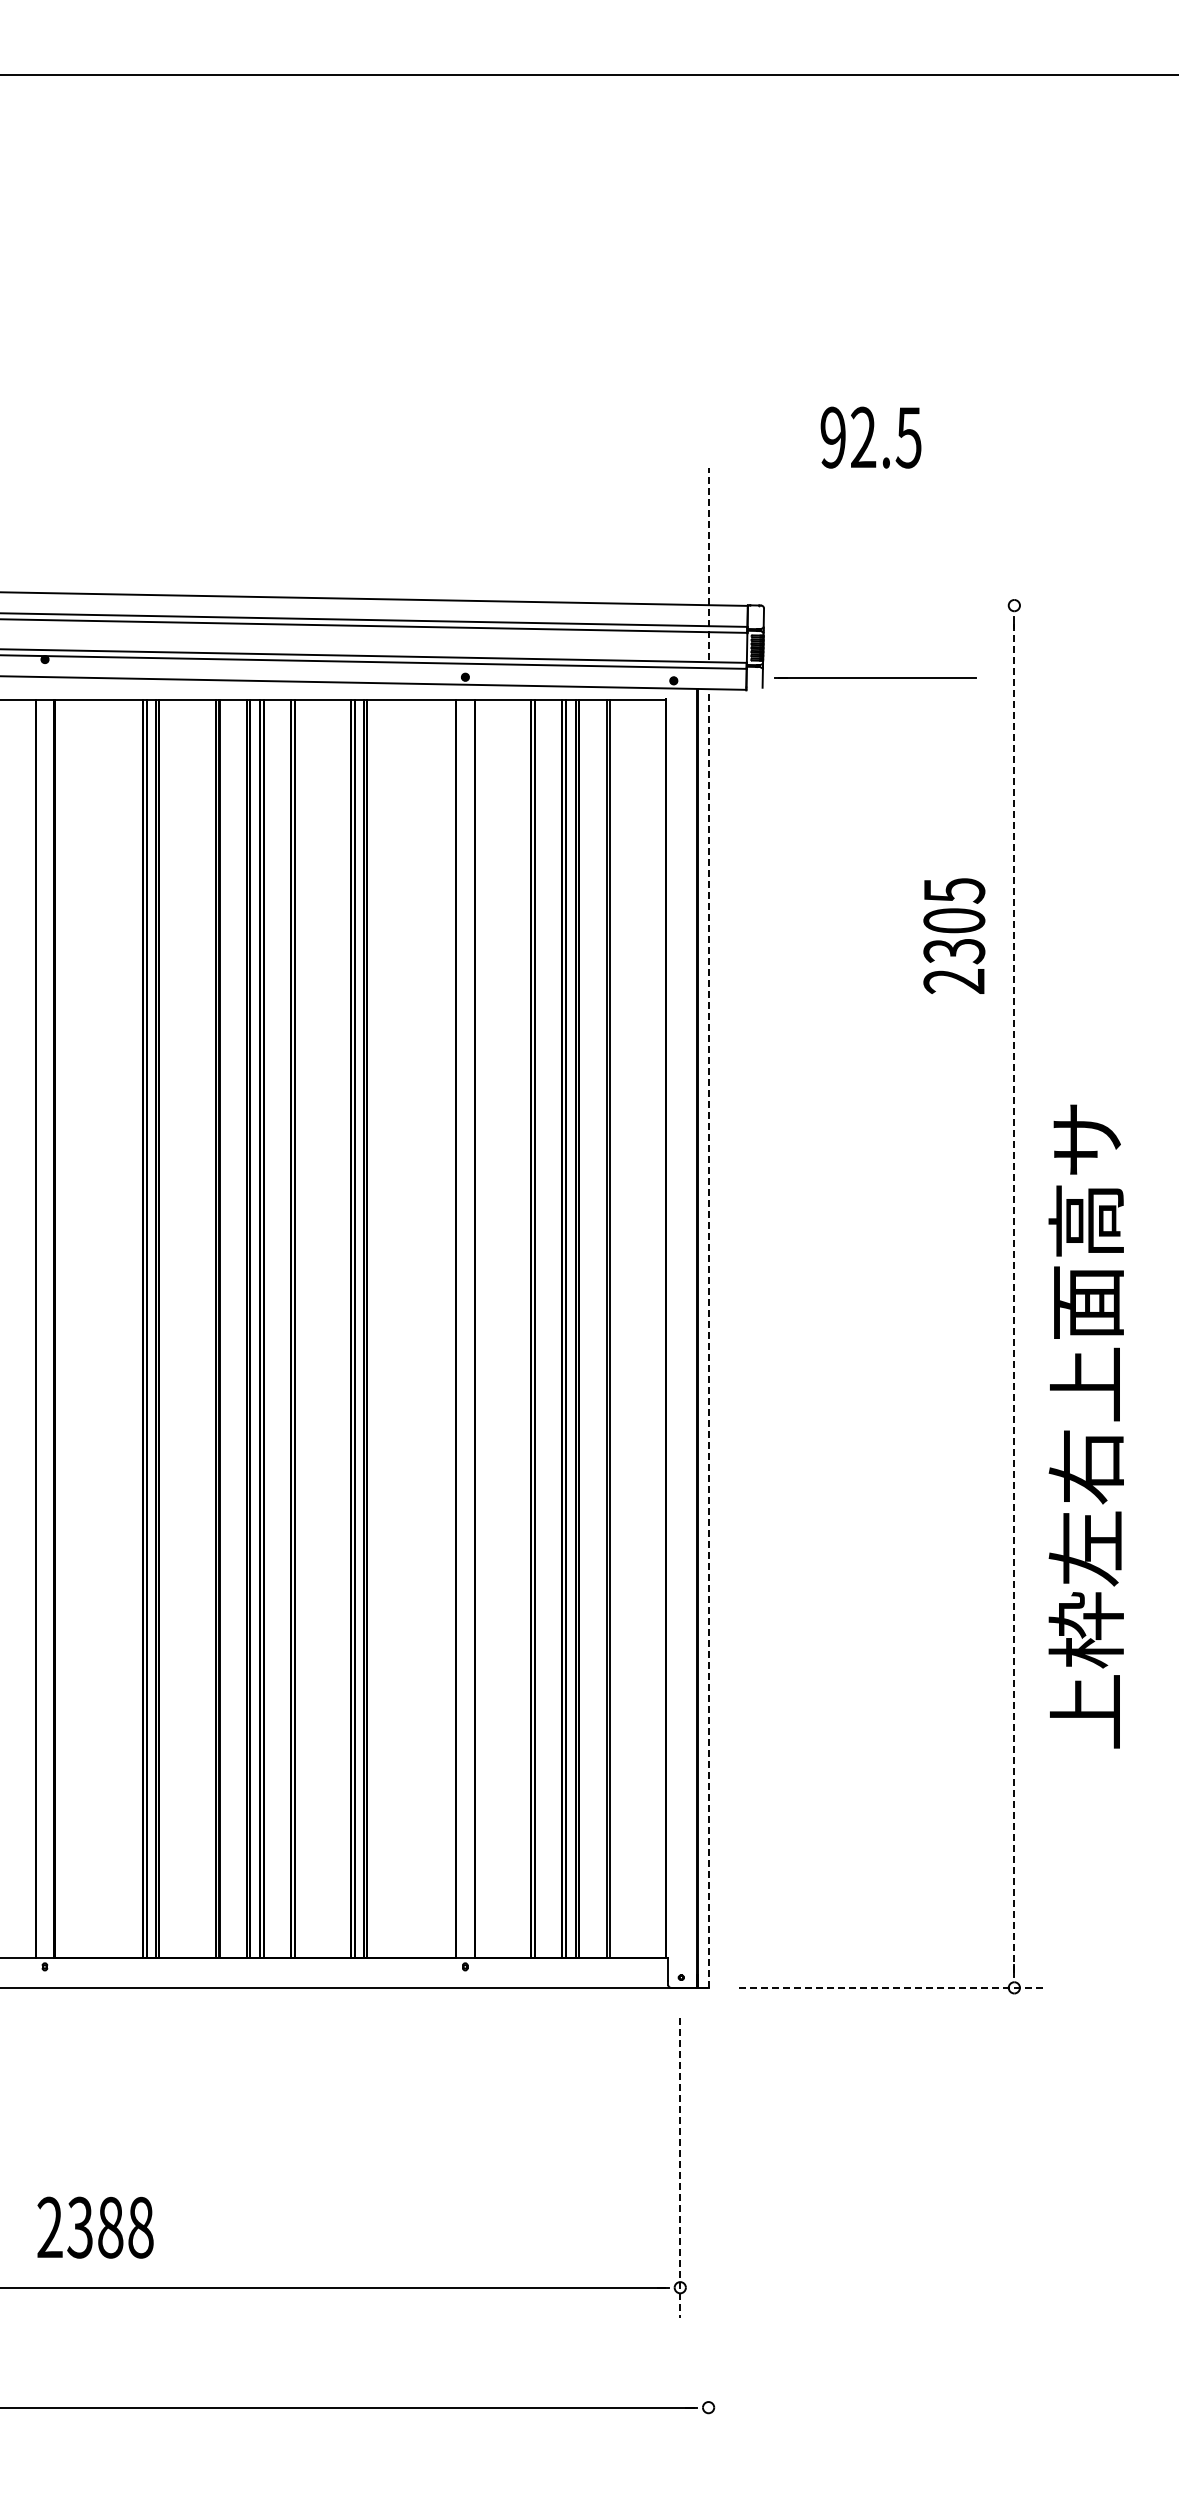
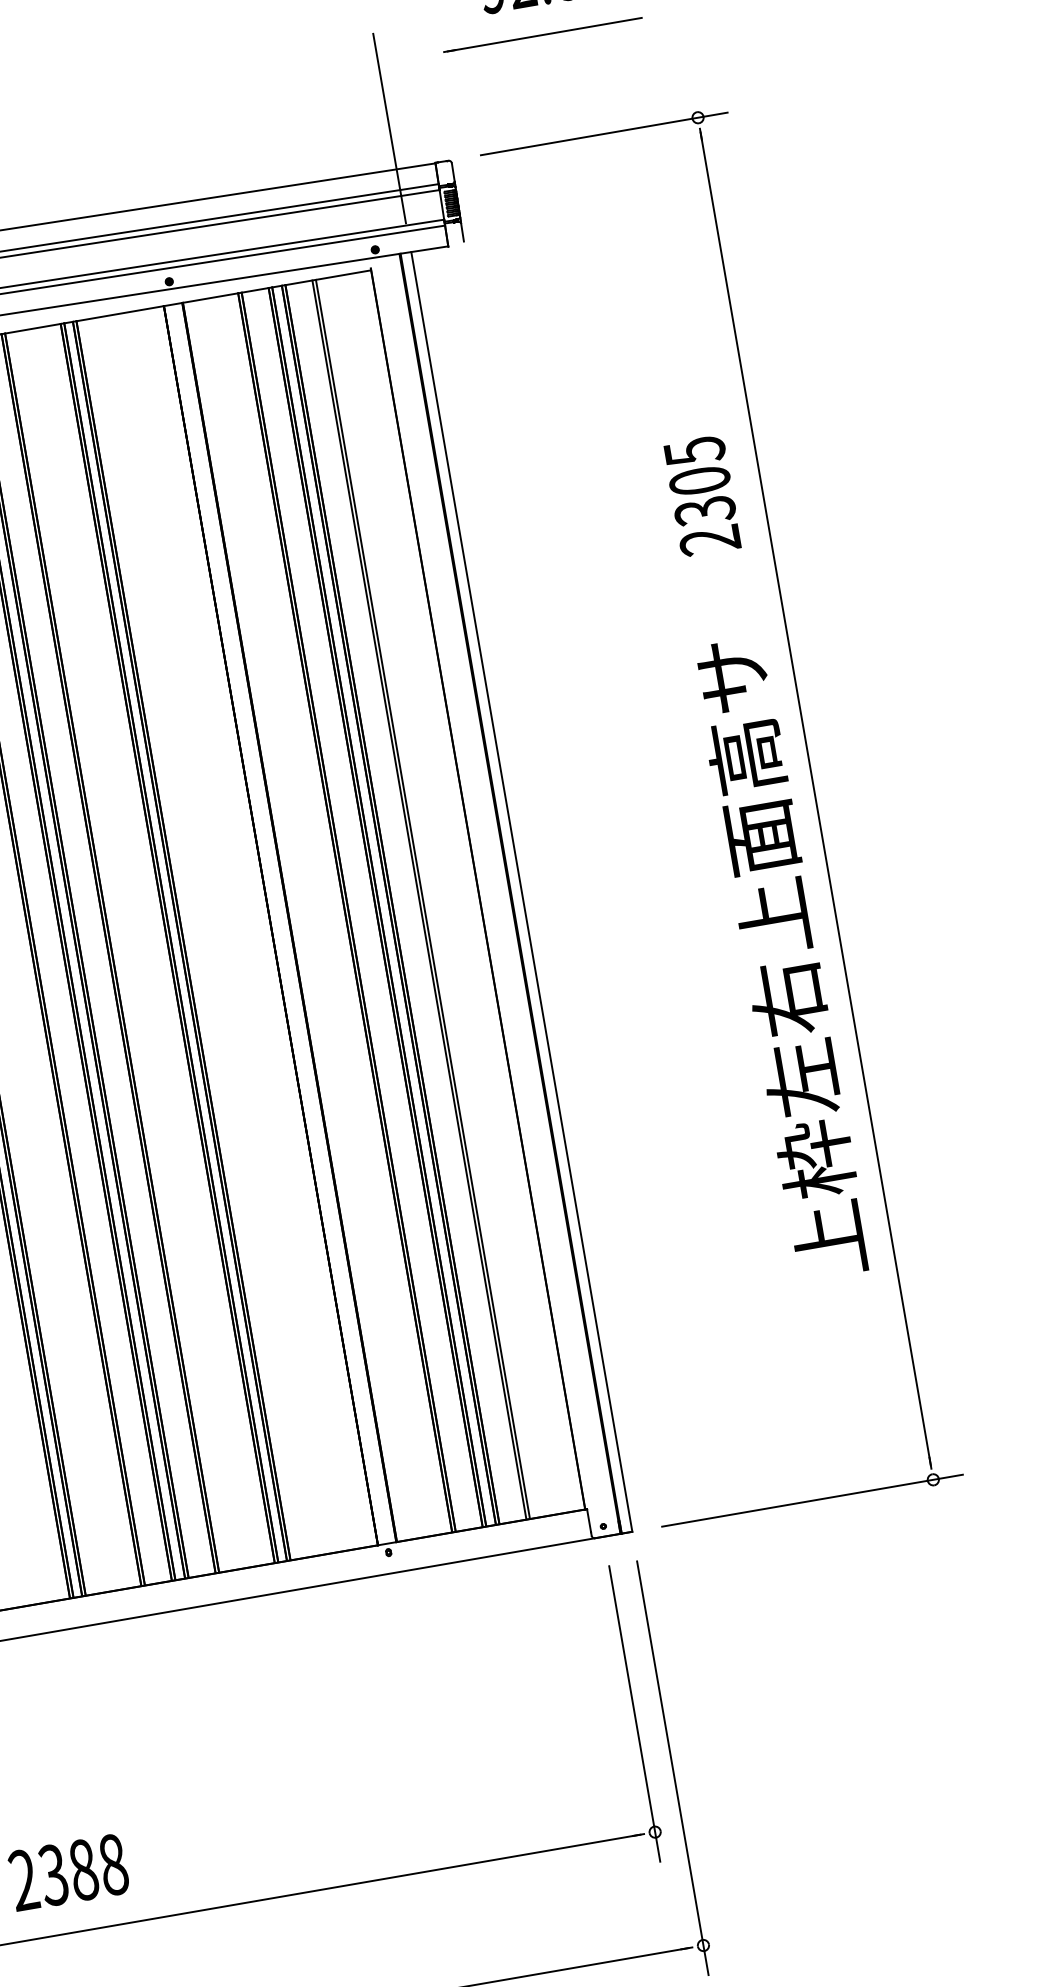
line: (708, 563) -> (389, 128), dashed -> solid
line: (919, 605) -> (604, 133), added
line: (875, 677) -> (542, 34), moved
text: (954, 935) -> (702, 495), moved
line: (1014, 1296) -> (815, 798), dashed -> solid
line: (708, 1338) -> (521, 891), dashed -> solid
text: (1085, 1426) -> (780, 958), moved
line: (891, 1987) -> (812, 1500), dashed -> solid
line: (680, 2167) -> (634, 1713), dashed -> solid
line: (708, 2227) -> (672, 1768), added

